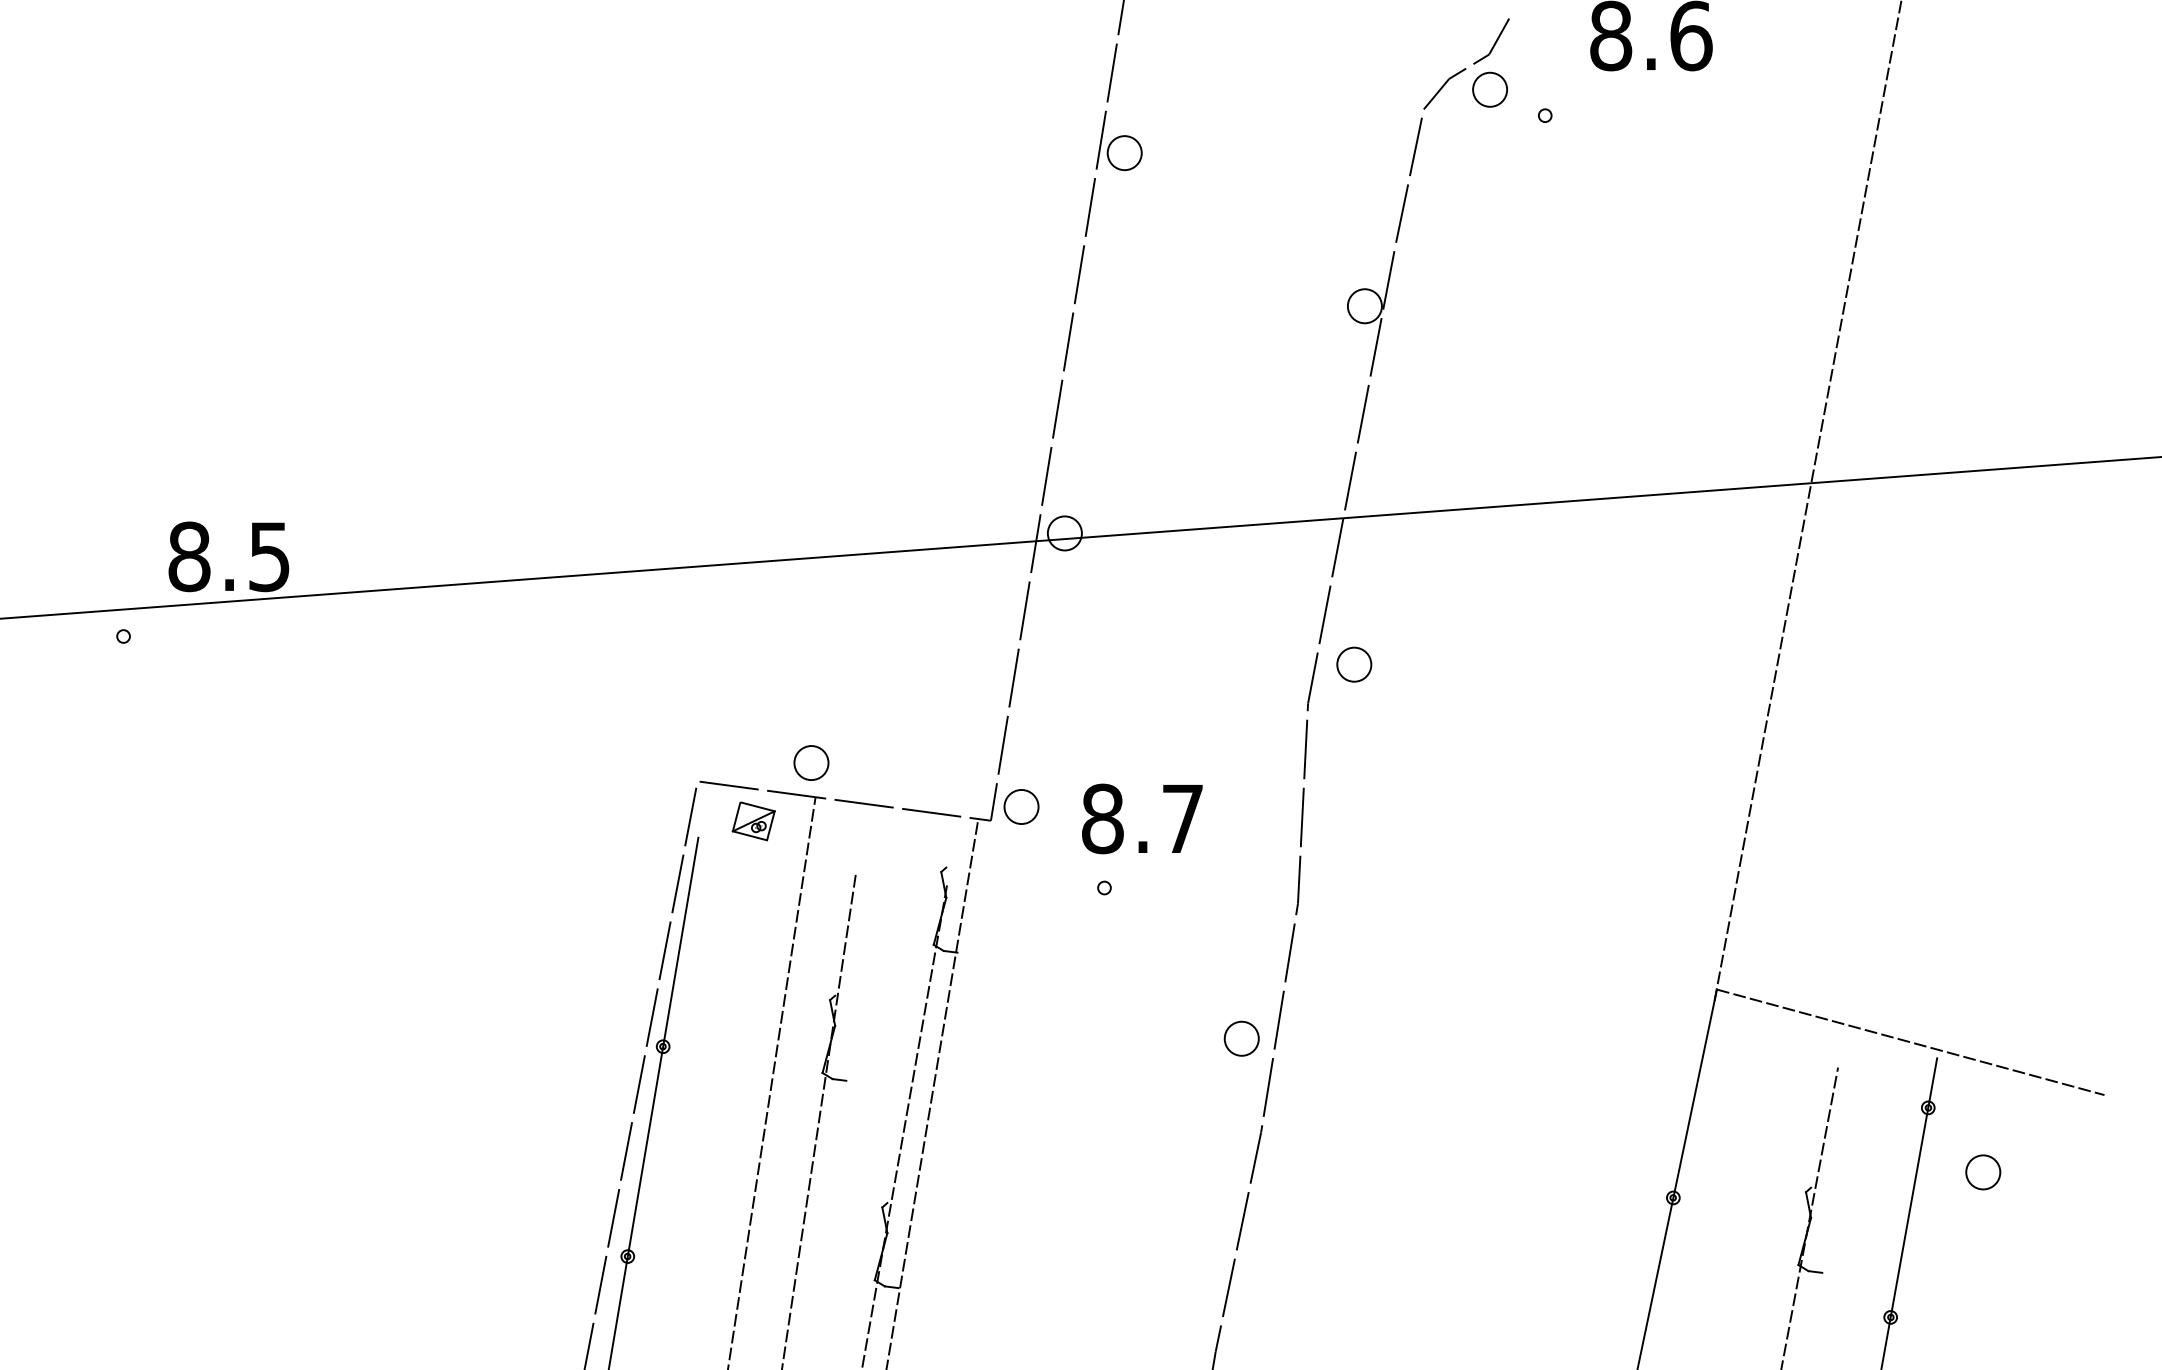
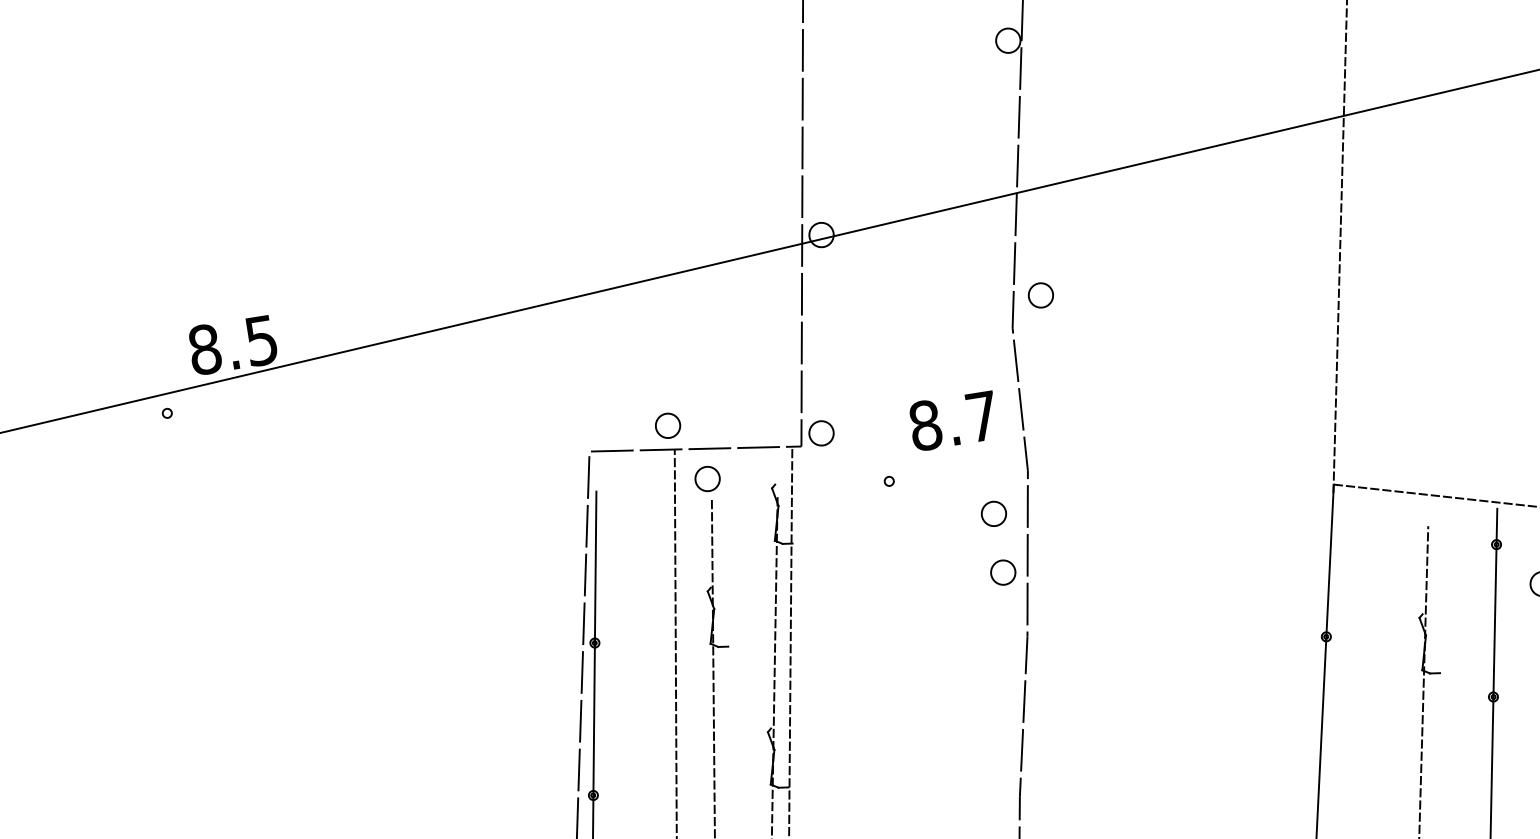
text: (1142, 818) -> (953, 420), moved
part: (753, 821) -> (633, 473), removed
part: (854, 844) -> (707, 478), added
part: (1241, 955) -> (993, 513), added

